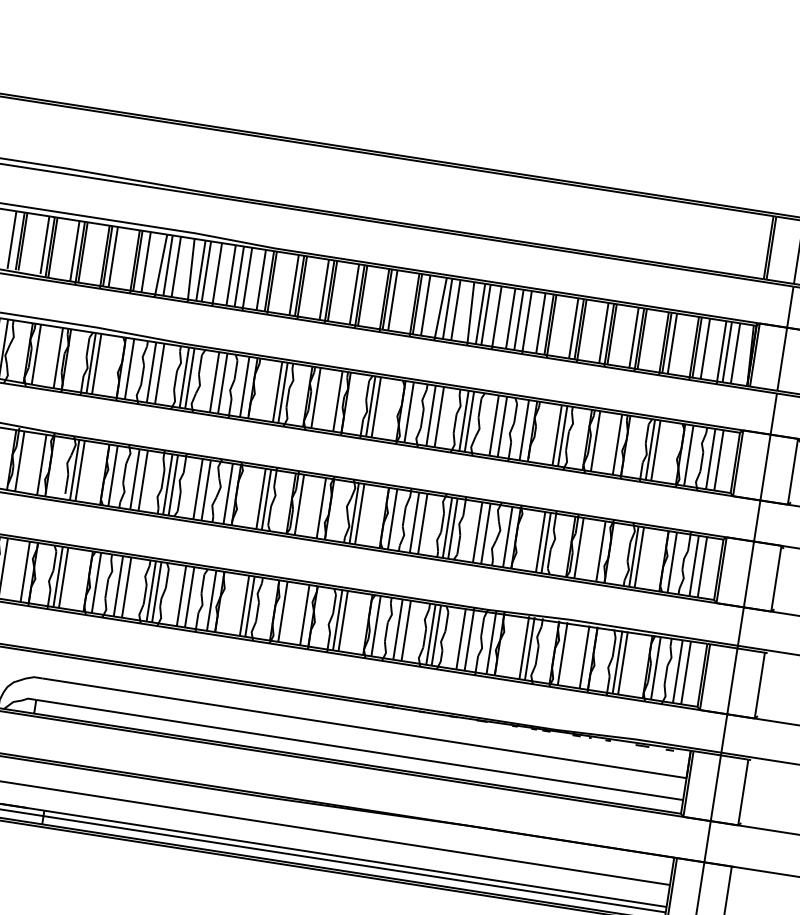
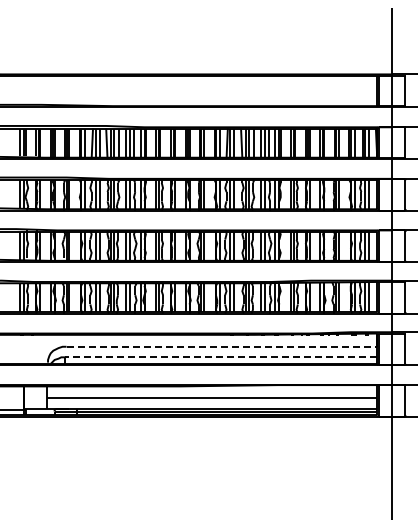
line: (365, 727) -> (222, 346), solid -> dashed
line: (360, 750) -> (221, 357), solid -> dashed

